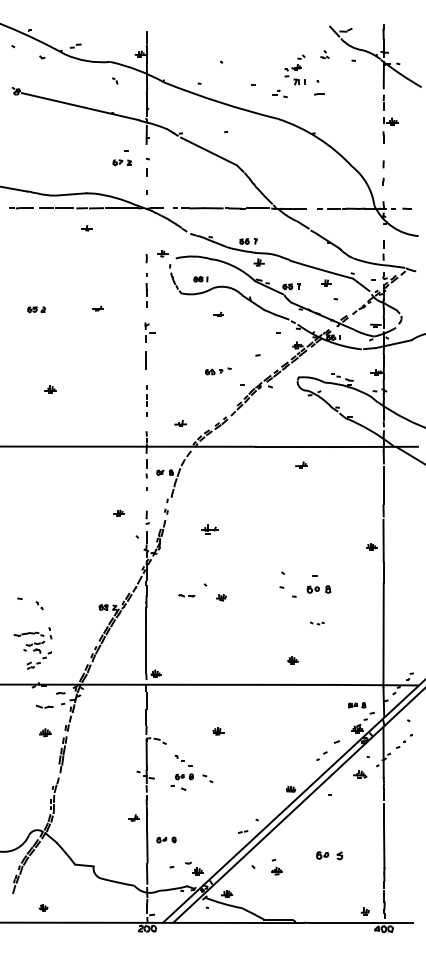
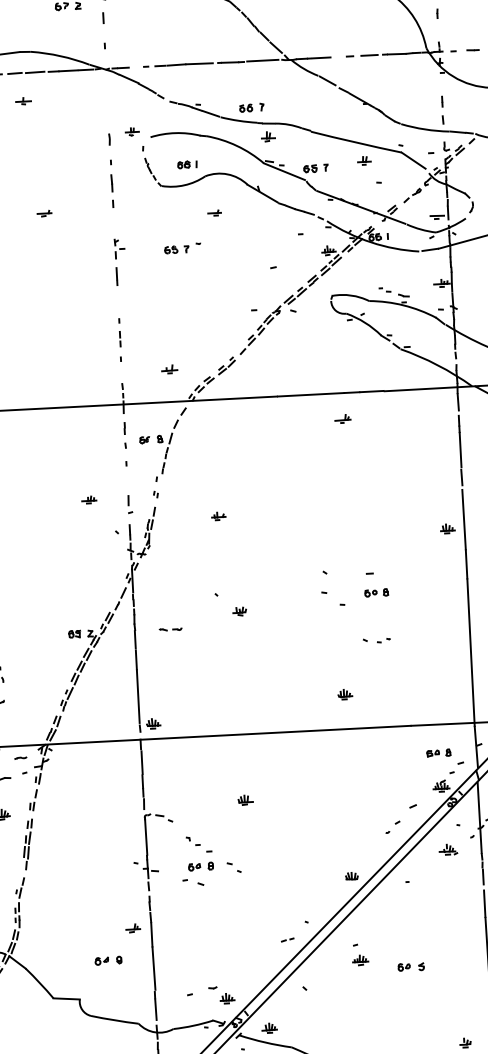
part: (149, 345) -> (119, 261), size x0.71
part: (218, 371) -> (182, 248), moved
part: (209, 529) -> (218, 516), size x0.62
part: (318, 589) -> (375, 592), size x0.71
part: (186, 595) -> (170, 629), moved
part: (317, 623) -> (377, 640), size x1.43
part: (166, 839) -> (108, 959), moved
part: (329, 855) -> (411, 966), size x0.71
part: (276, 867) -> (359, 955), moved

